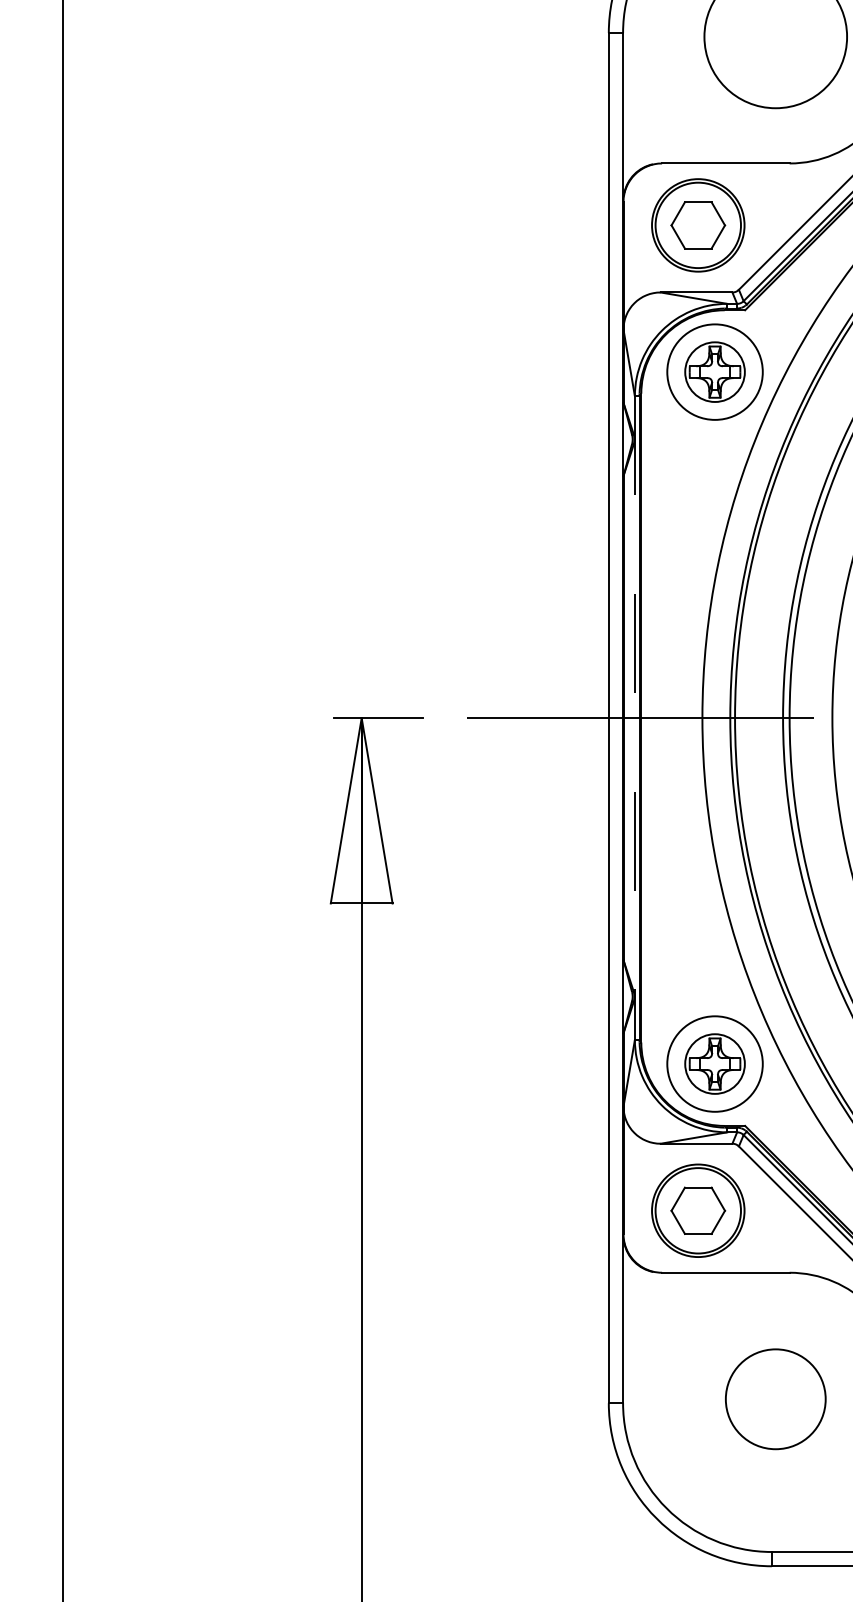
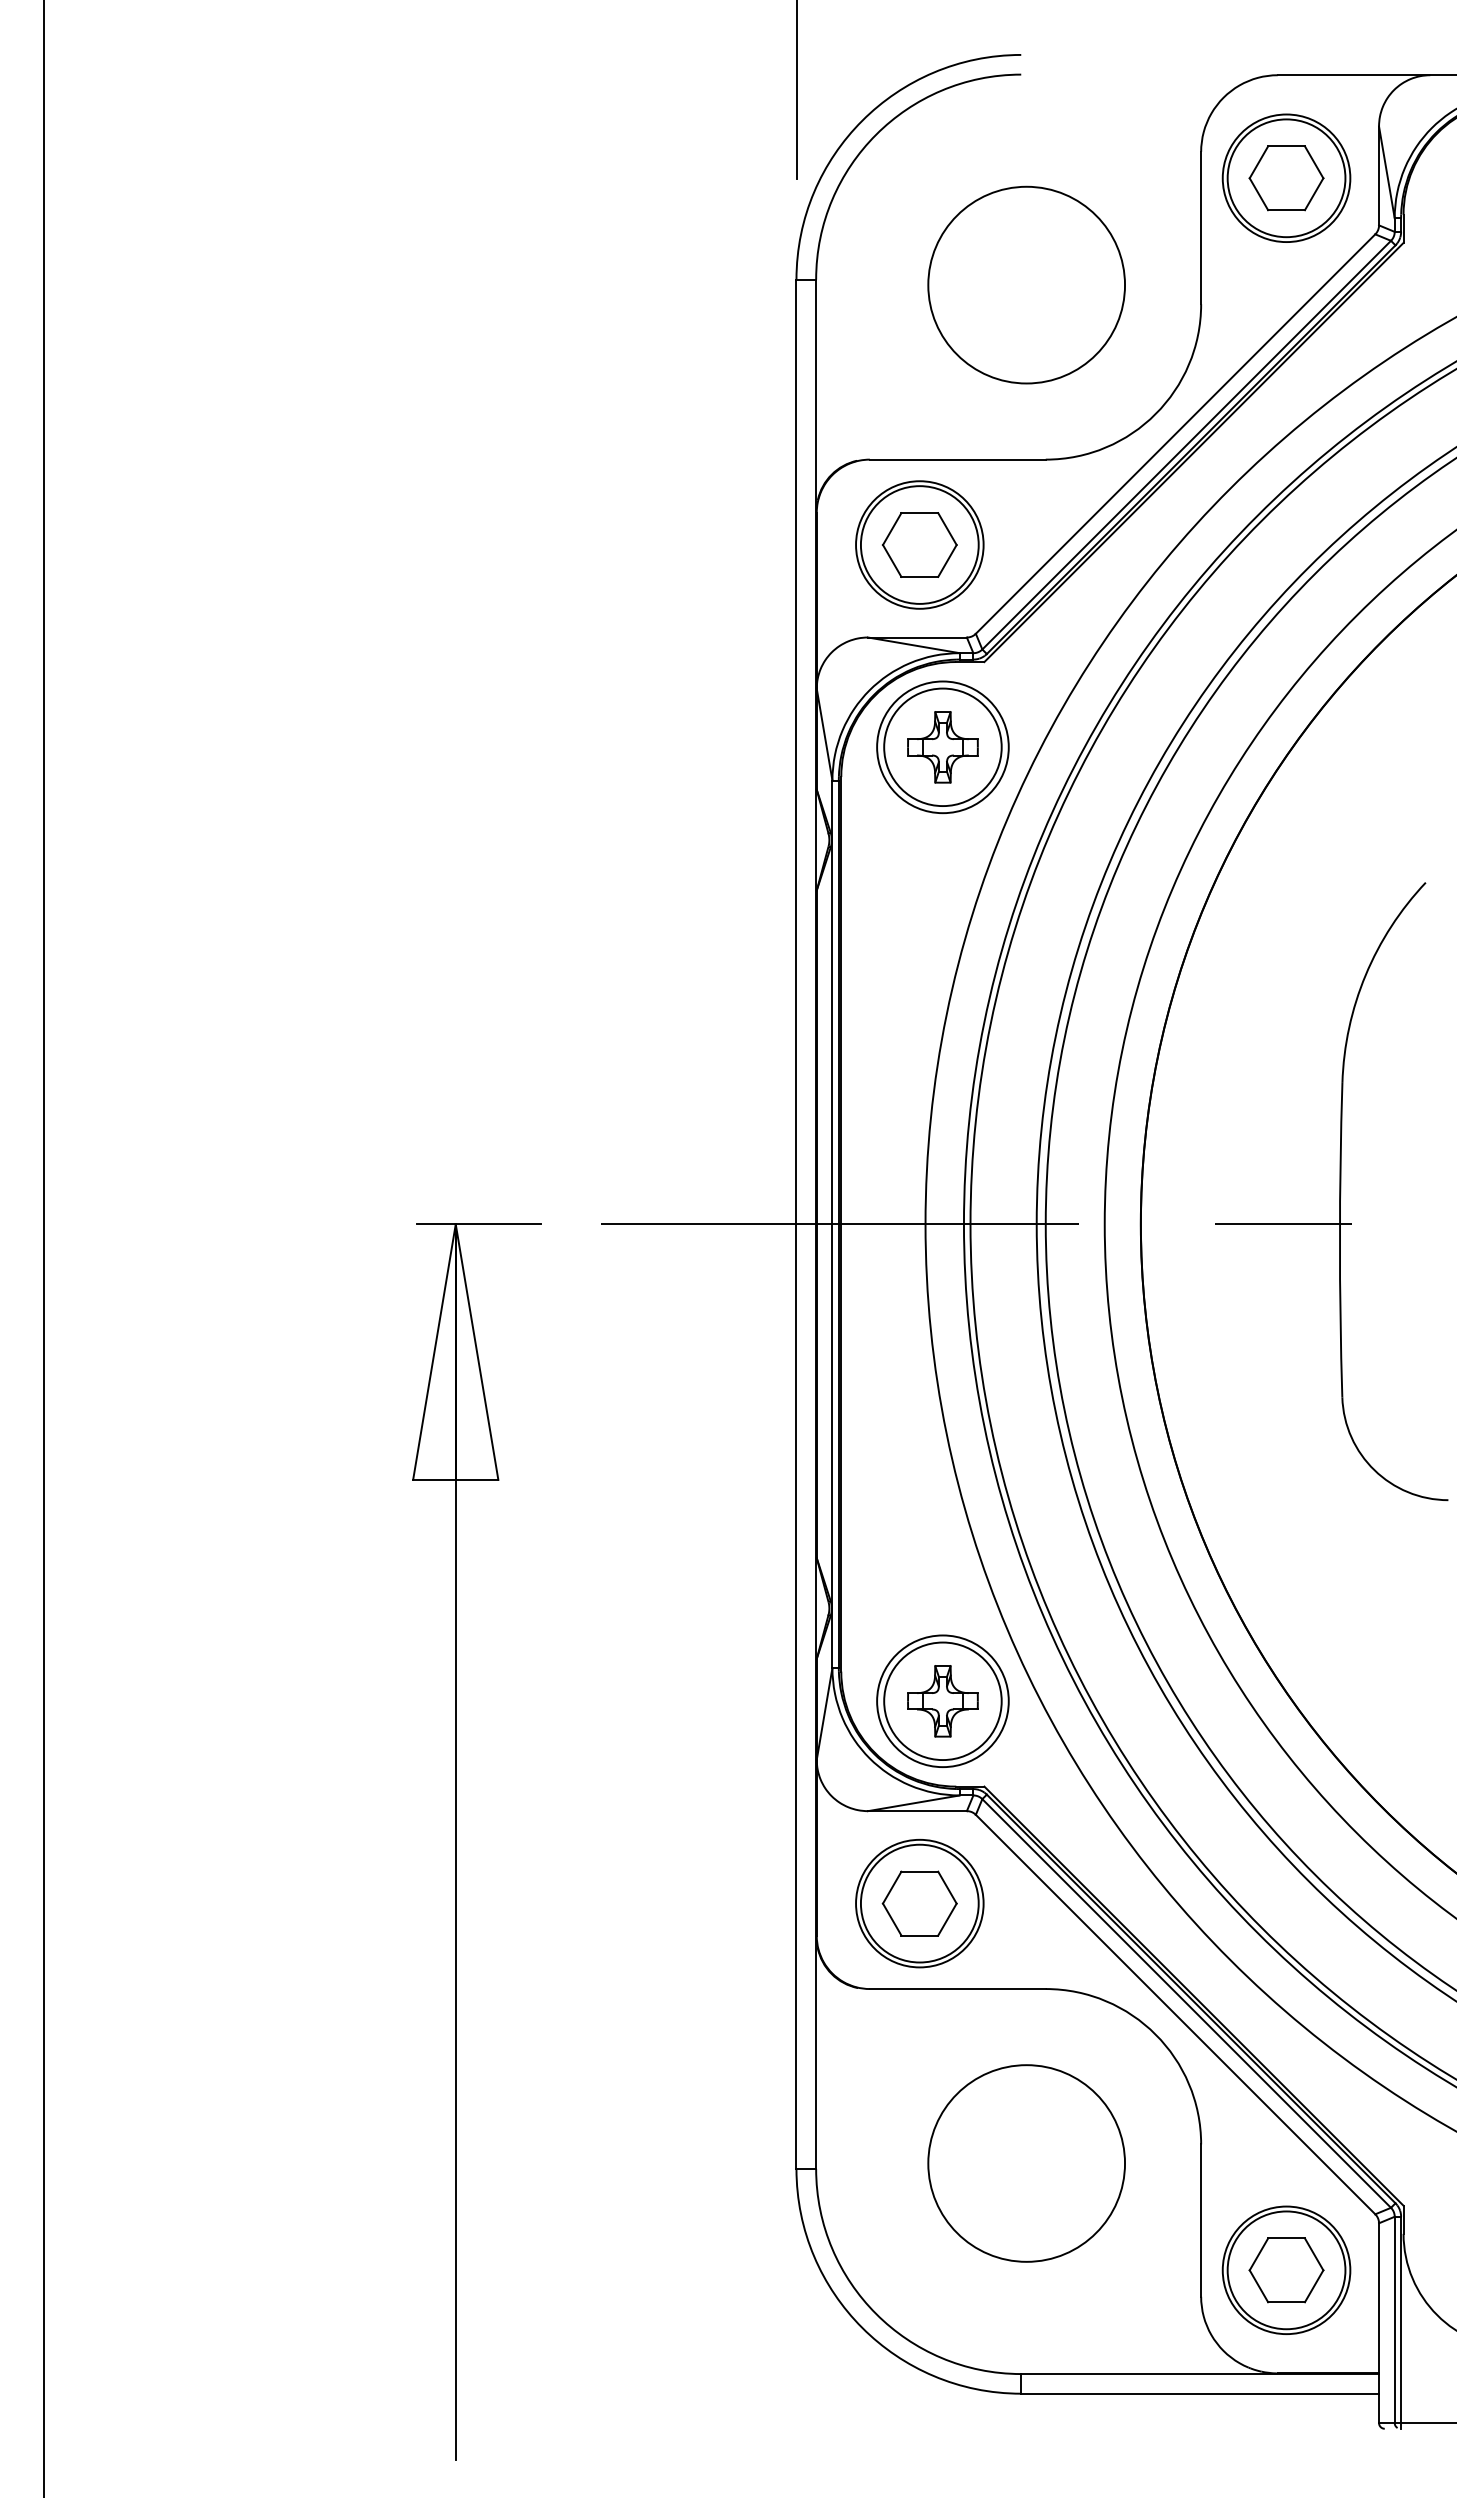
circle: (714, 372) -> (942, 747), size x1.43
line: (634, 718) -> (832, 1224), dashed -> solid
circle: (714, 1064) -> (942, 1701), size x1.43
circle: (775, 1399) -> (1026, 2163), size x1.43

